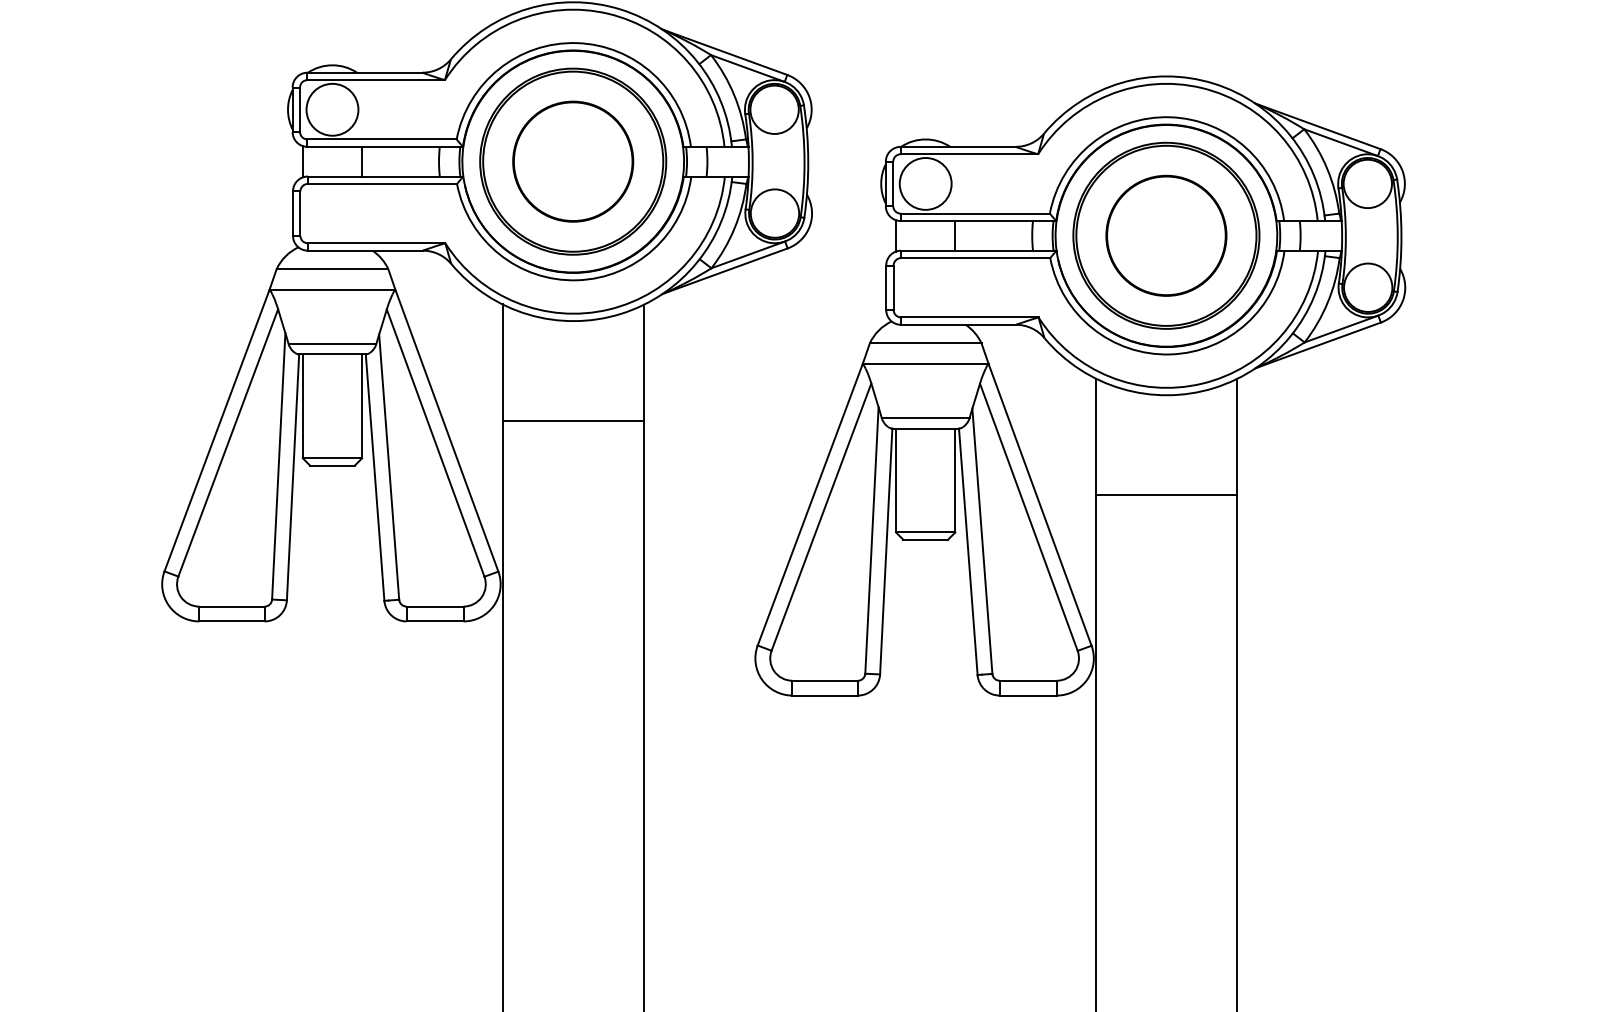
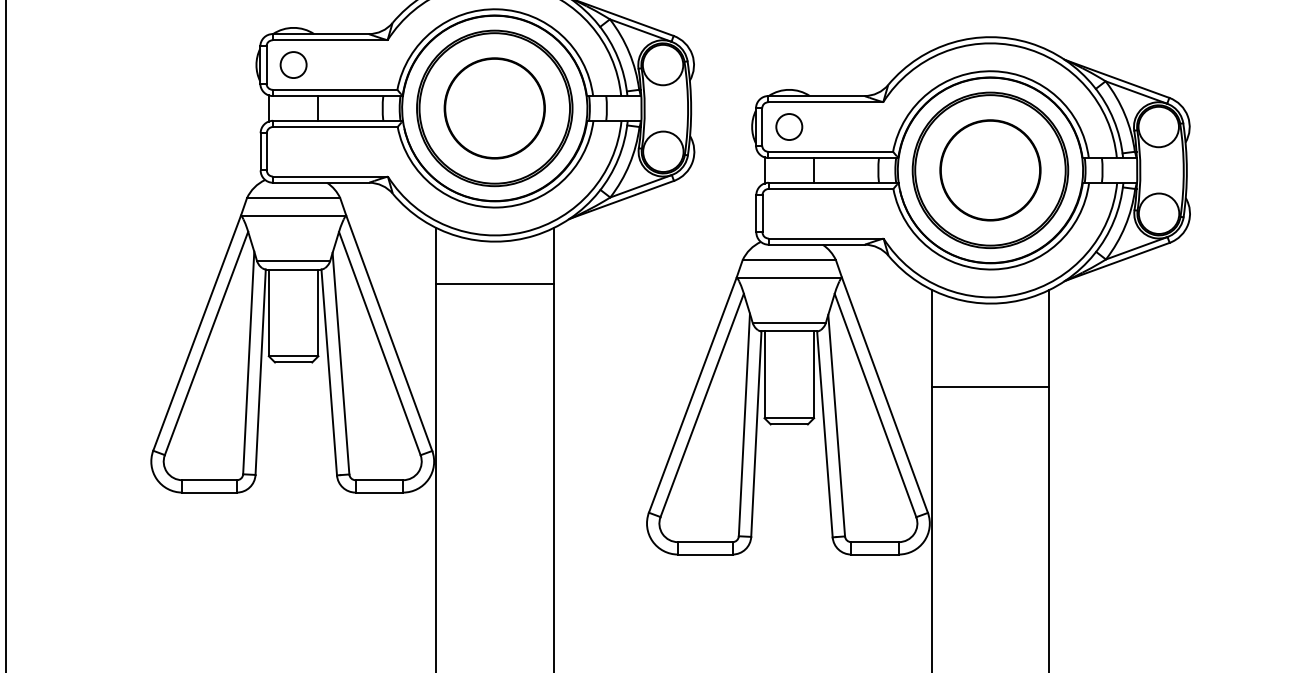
circle: (332, 109) -> (293, 64), size x0.6
circle: (925, 183) -> (789, 126), size x0.6
line: (572, 421) -> (494, 284), moved

